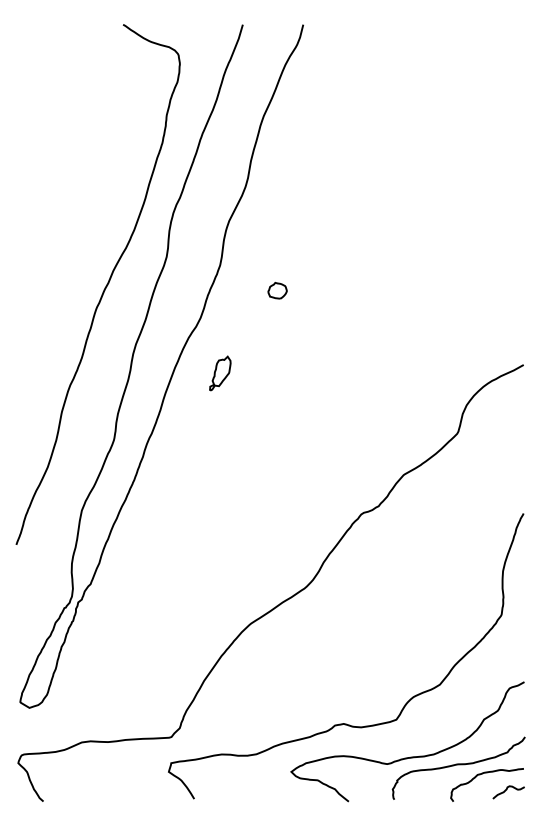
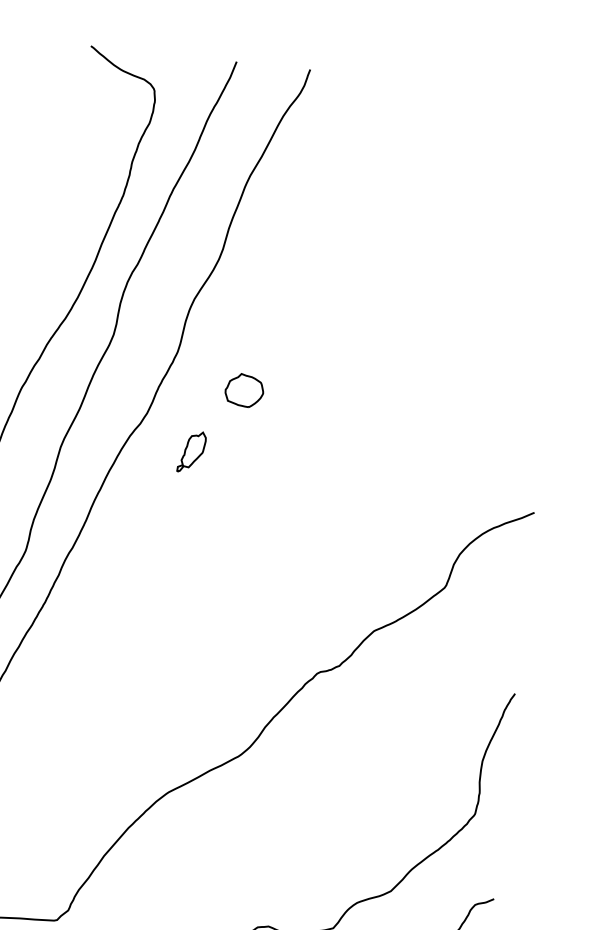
part: (277, 290) -> (244, 389), size x1.67
part: (220, 373) -> (192, 452), moved

